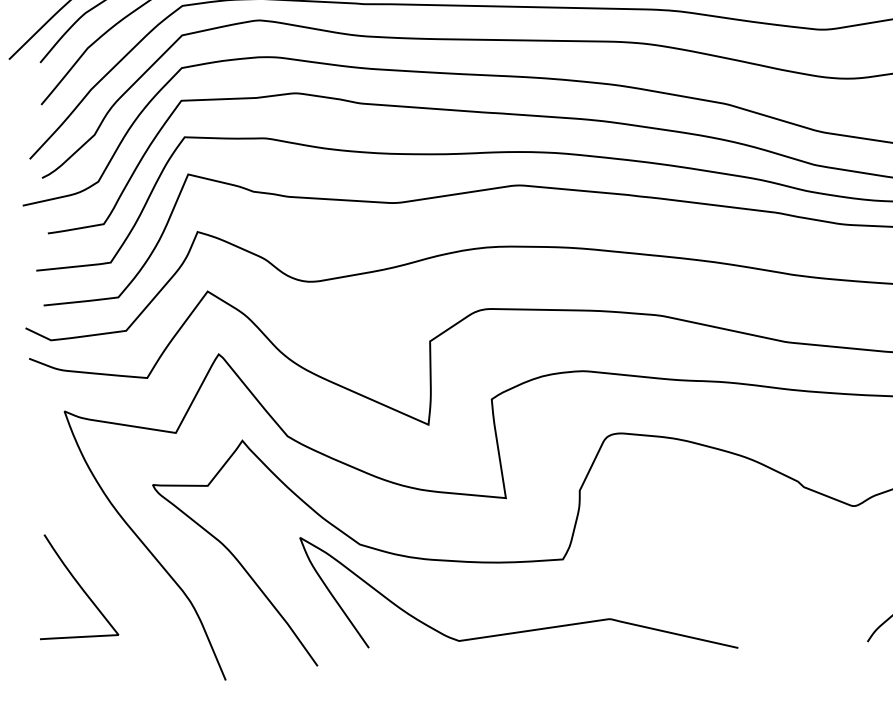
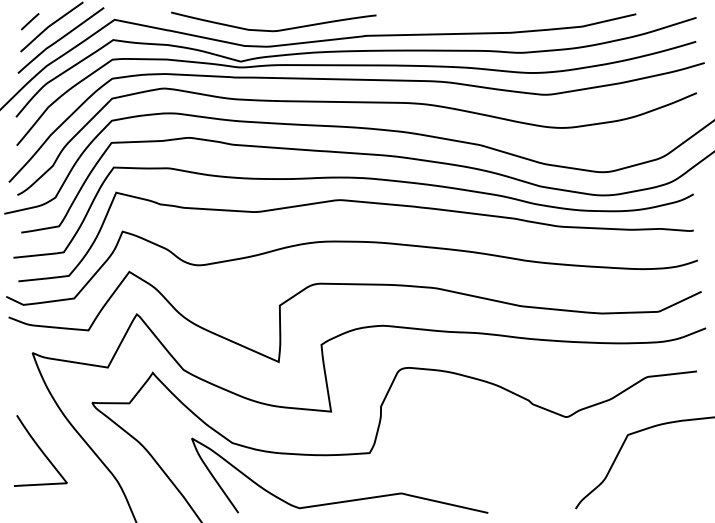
curve: (79, 586) -> (40, 450), moved

